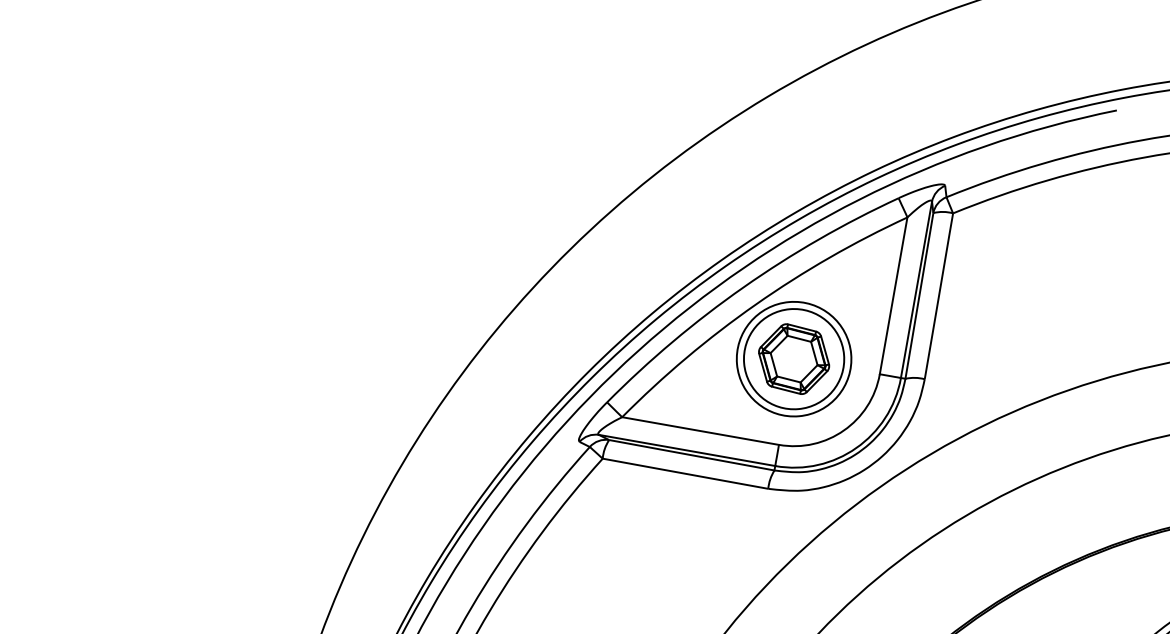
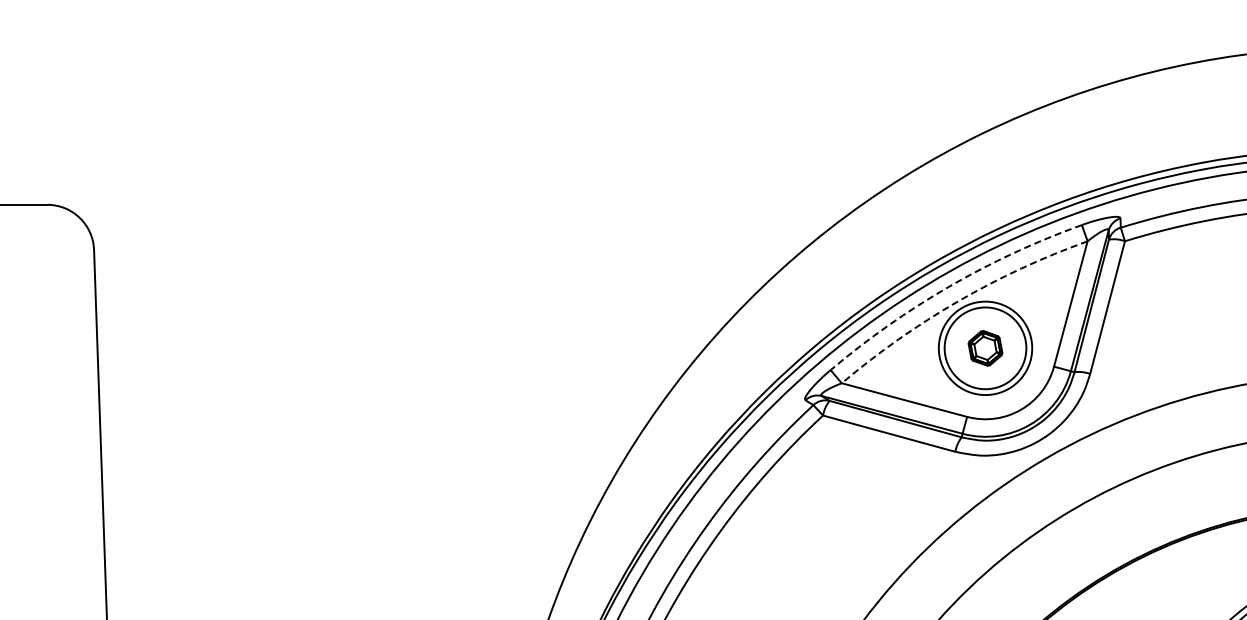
arc: (743, 287) -> (949, 286), solid -> dashed
arc: (756, 304) -> (958, 301), solid -> dashed
part: (794, 359) -> (985, 348), size x0.6

